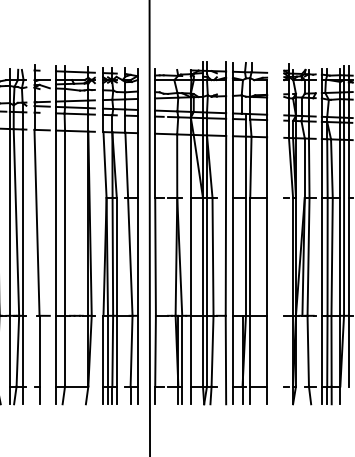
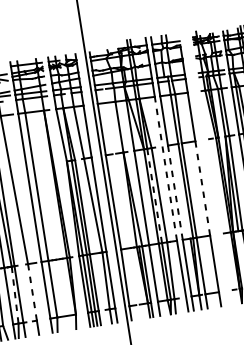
line: (225, 225) -> (165, 168), solid -> dashed
line: (207, 256) -> (154, 195), solid -> dashed
line: (232, 256) -> (174, 192), solid -> dashed
line: (267, 256) -> (203, 188), solid -> dashed
line: (17, 350) -> (14, 294), solid -> dashed
line: (39, 350) -> (32, 291), solid -> dashed

